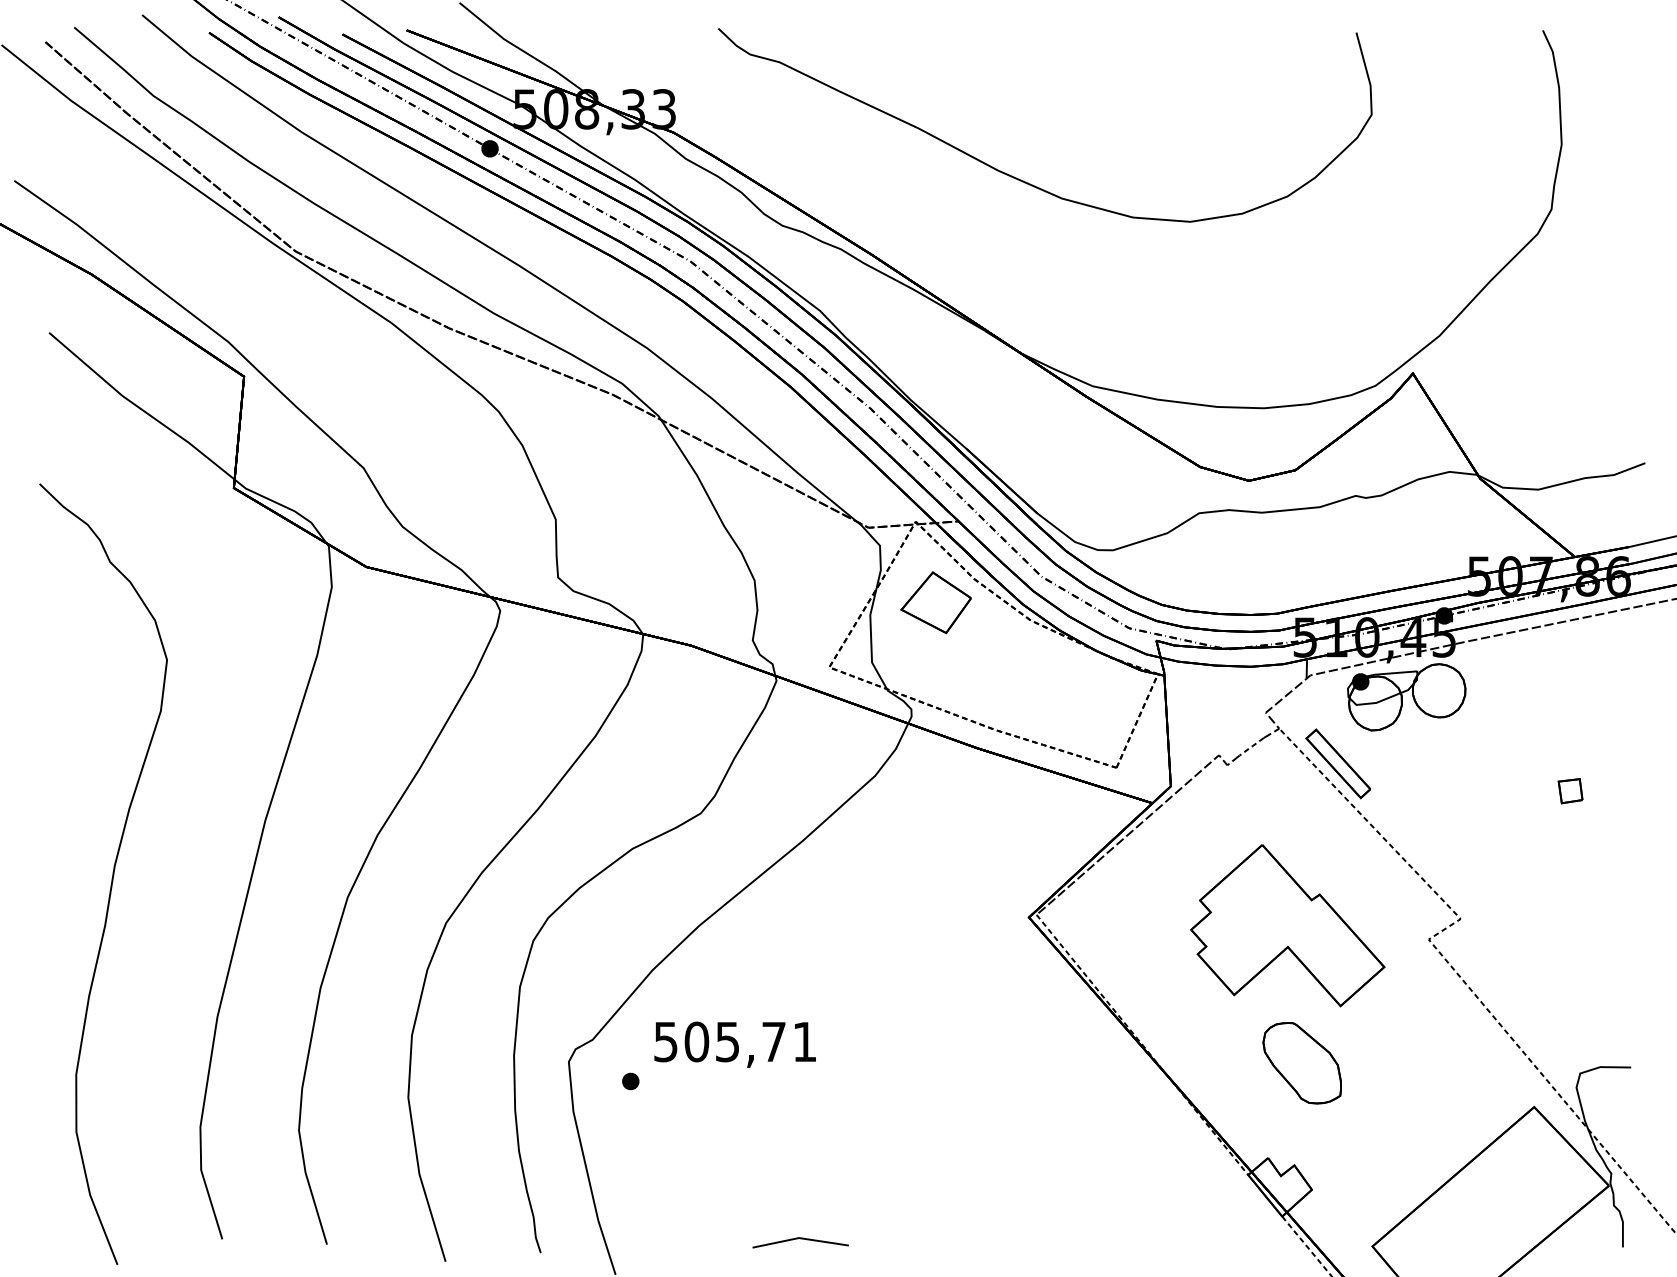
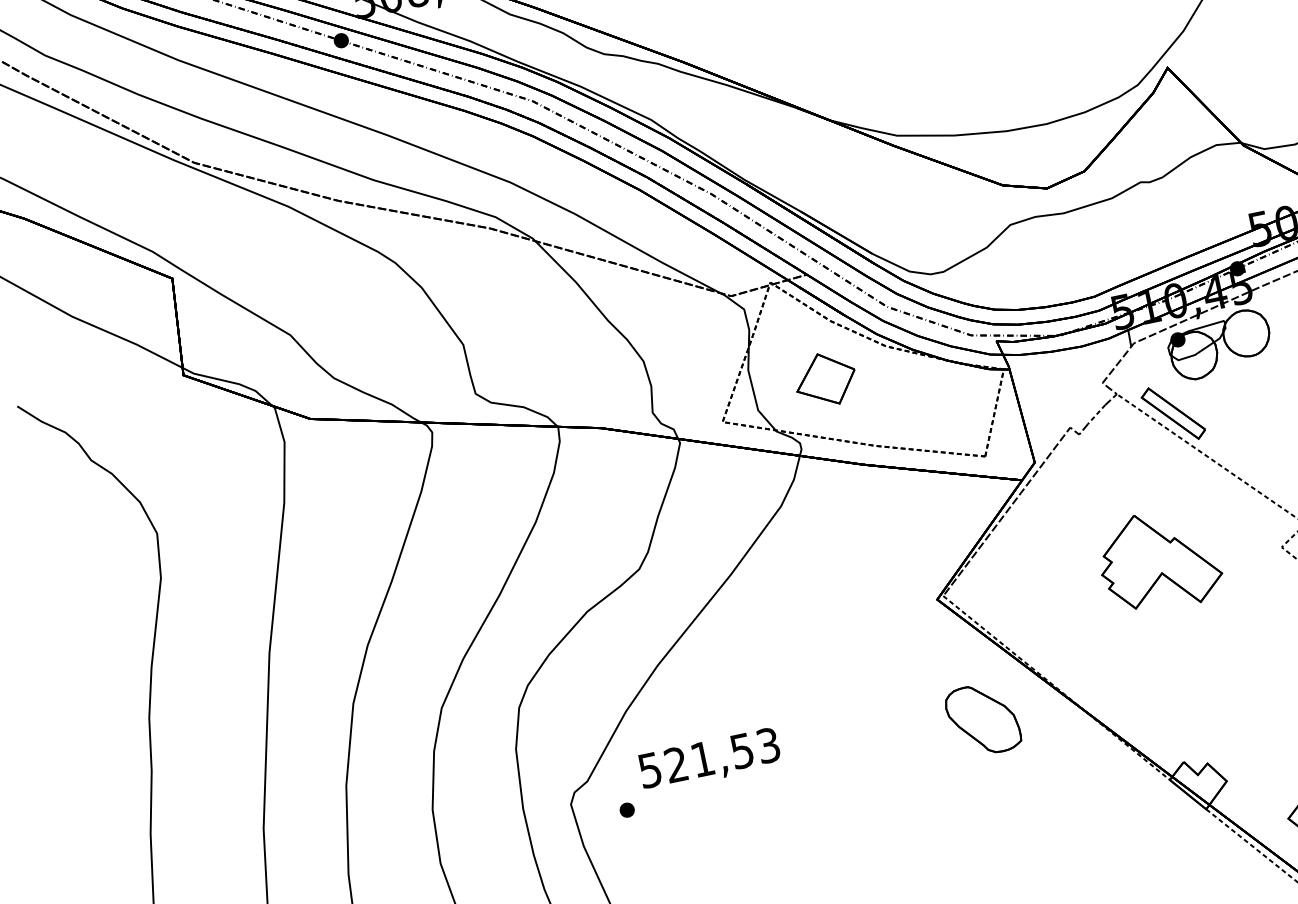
part: (935, 602) -> (825, 379), moved
part: (1287, 925) -> (1158, 560), size x0.7
text: (750, 1041) -> (722, 754), 505,71 -> 521,53
part: (1301, 1063) -> (982, 719), moved

